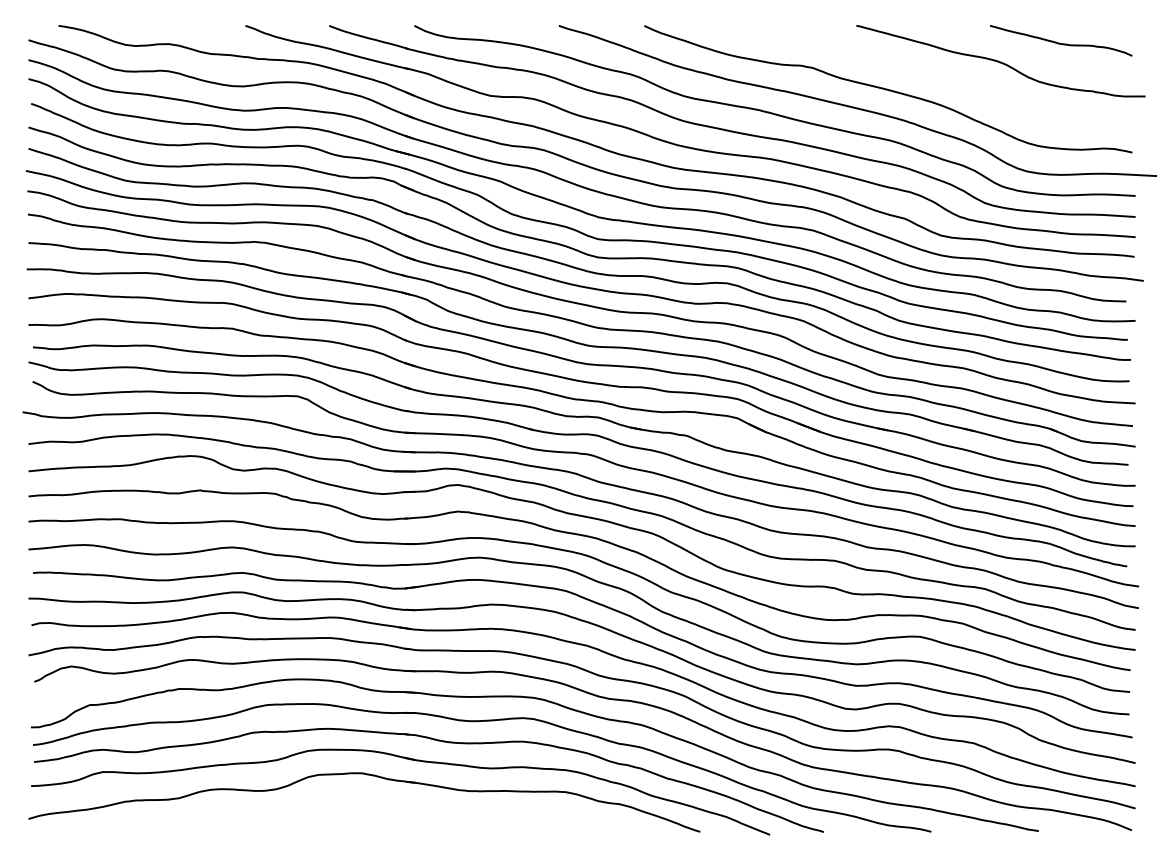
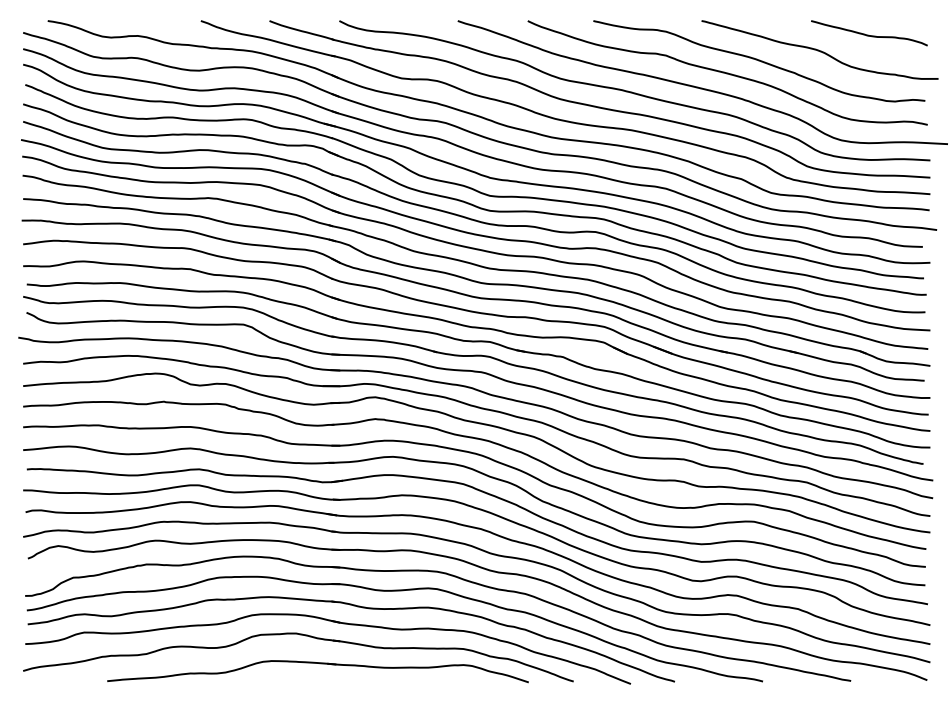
curve: (926, 74) -> (759, 60), added
part: (388, 810) -> (318, 664), added

